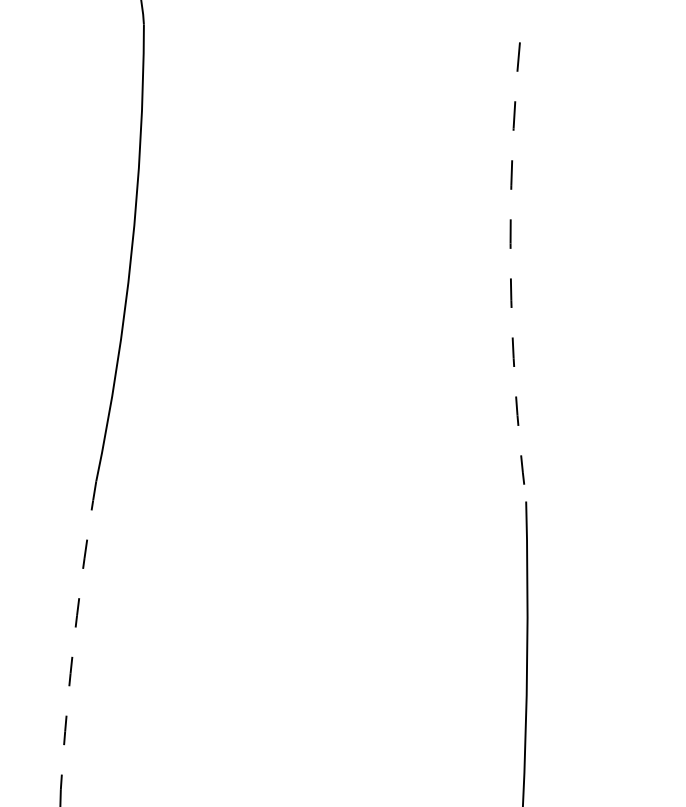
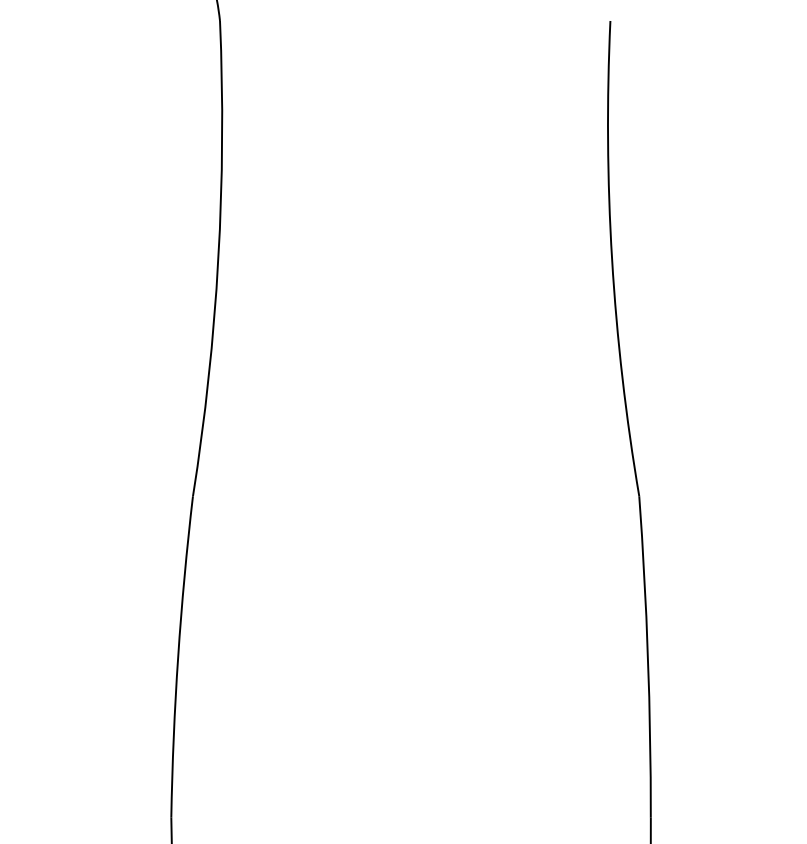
arc: (511, 272) -> (612, 259), dashed -> solid
arc: (75, 634) -> (178, 656), dashed -> solid

